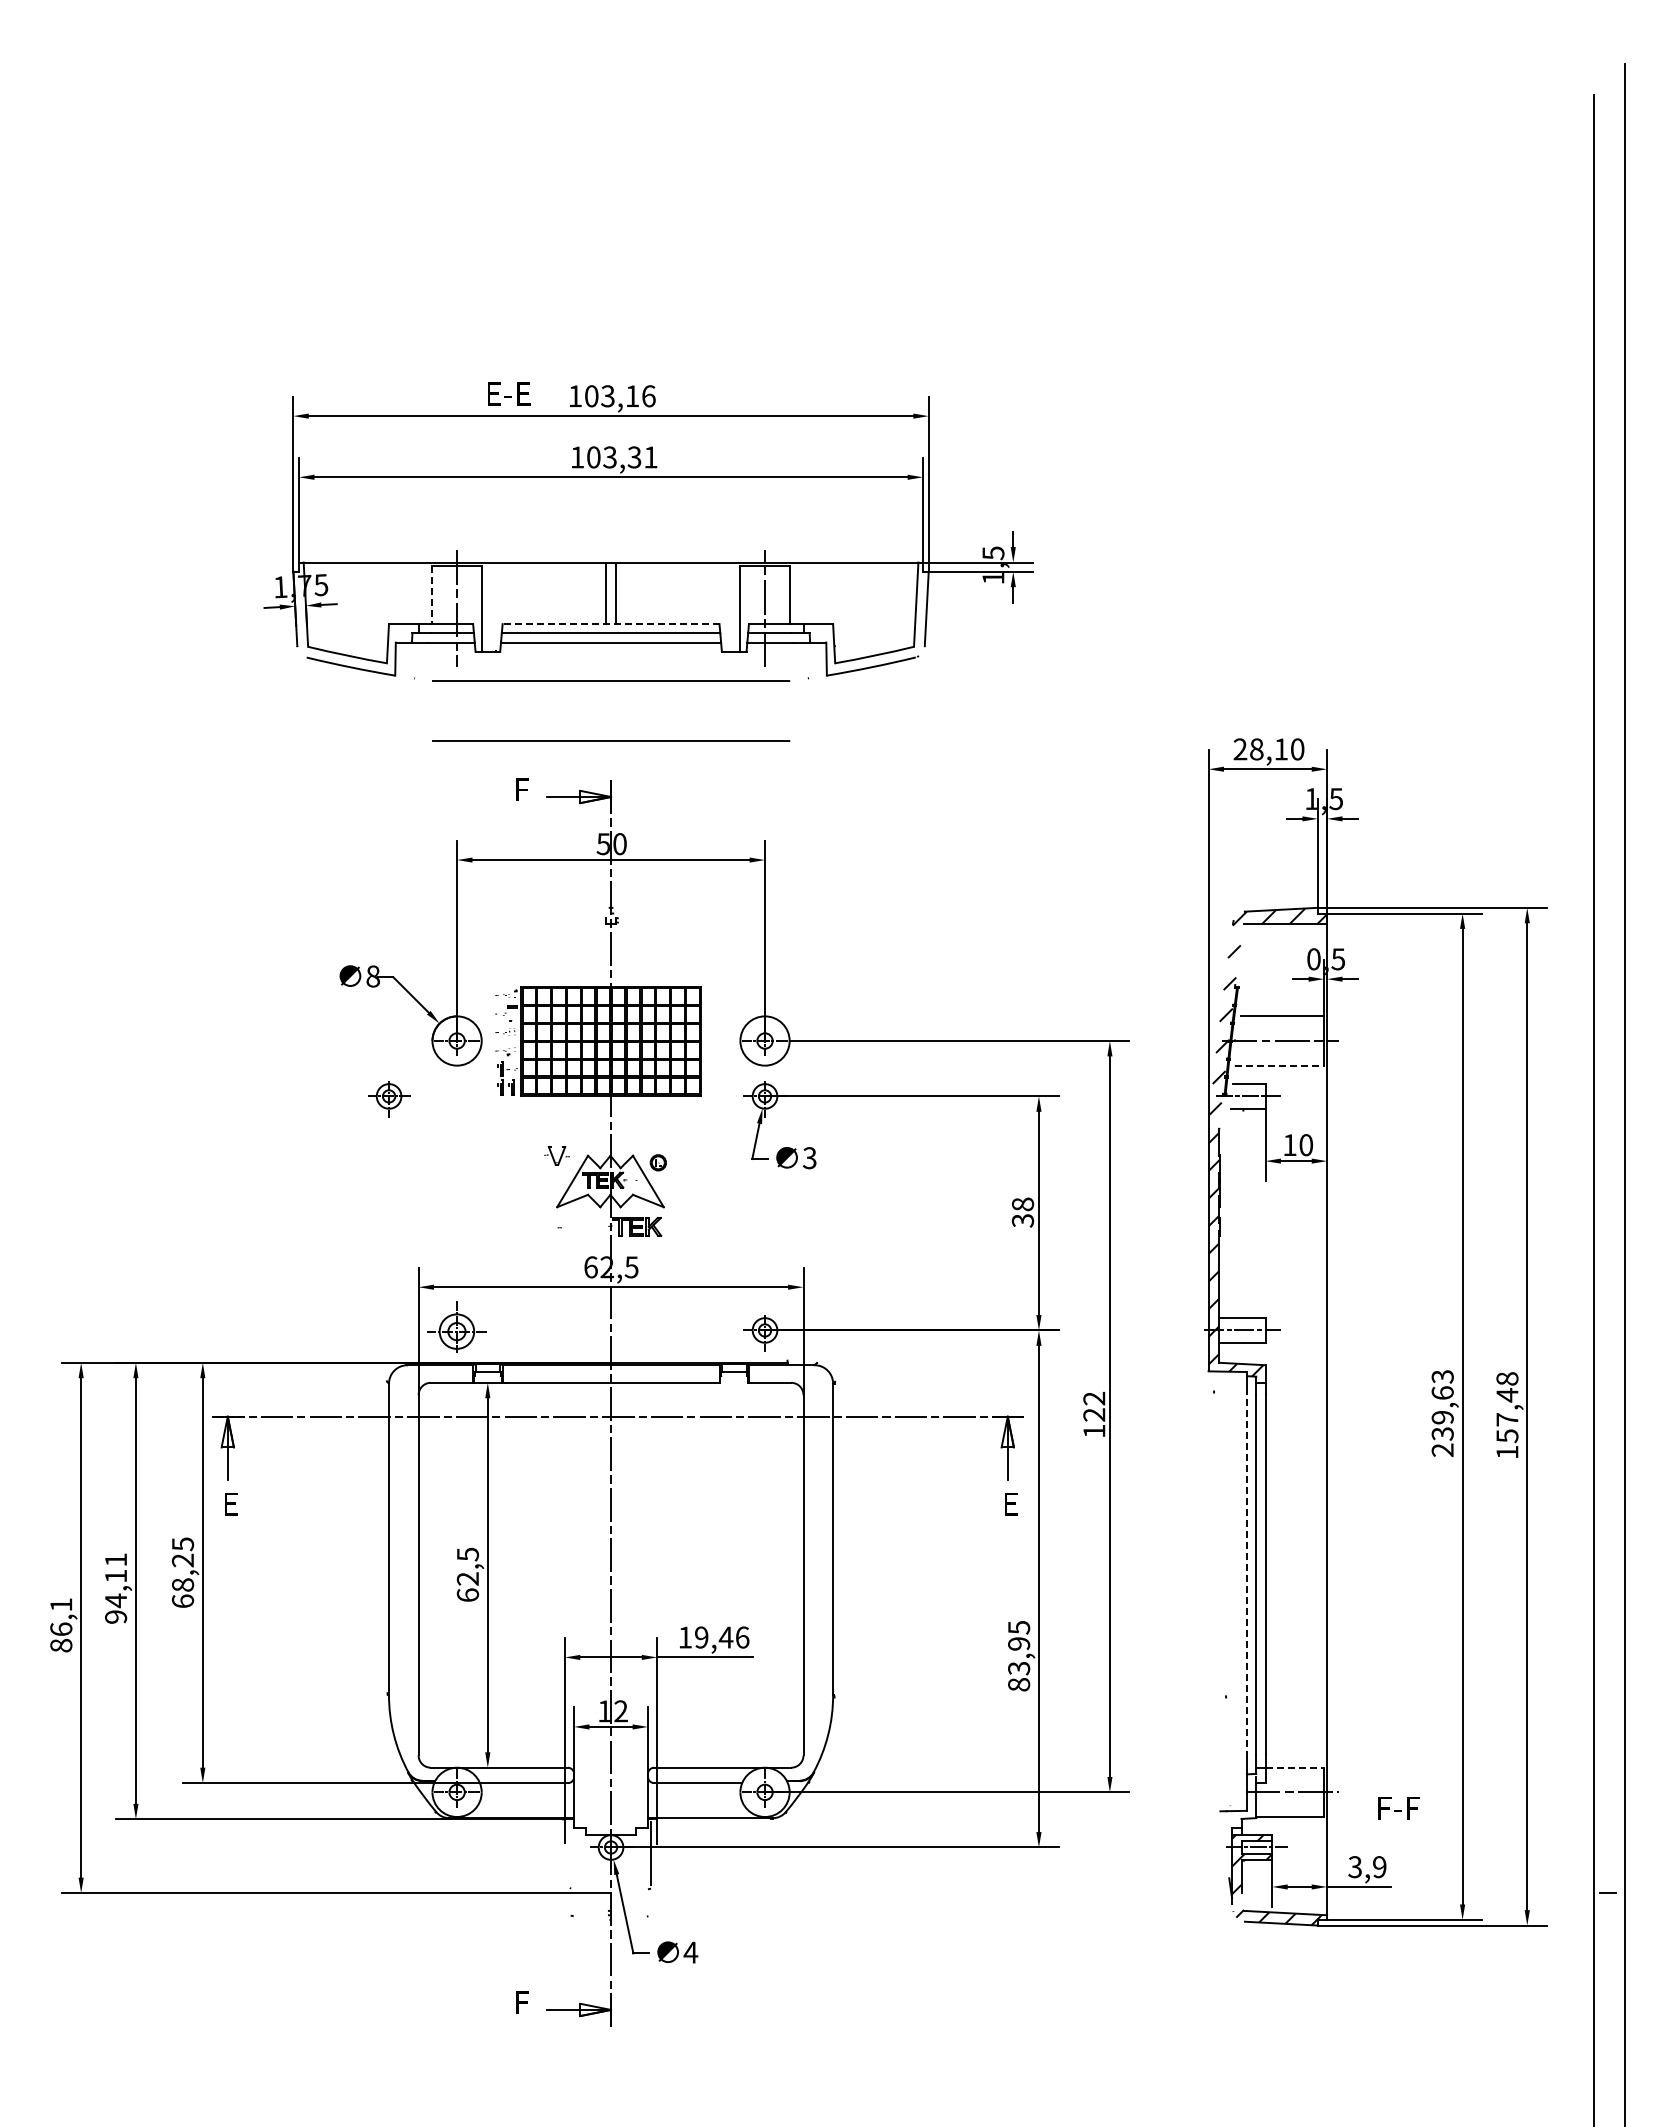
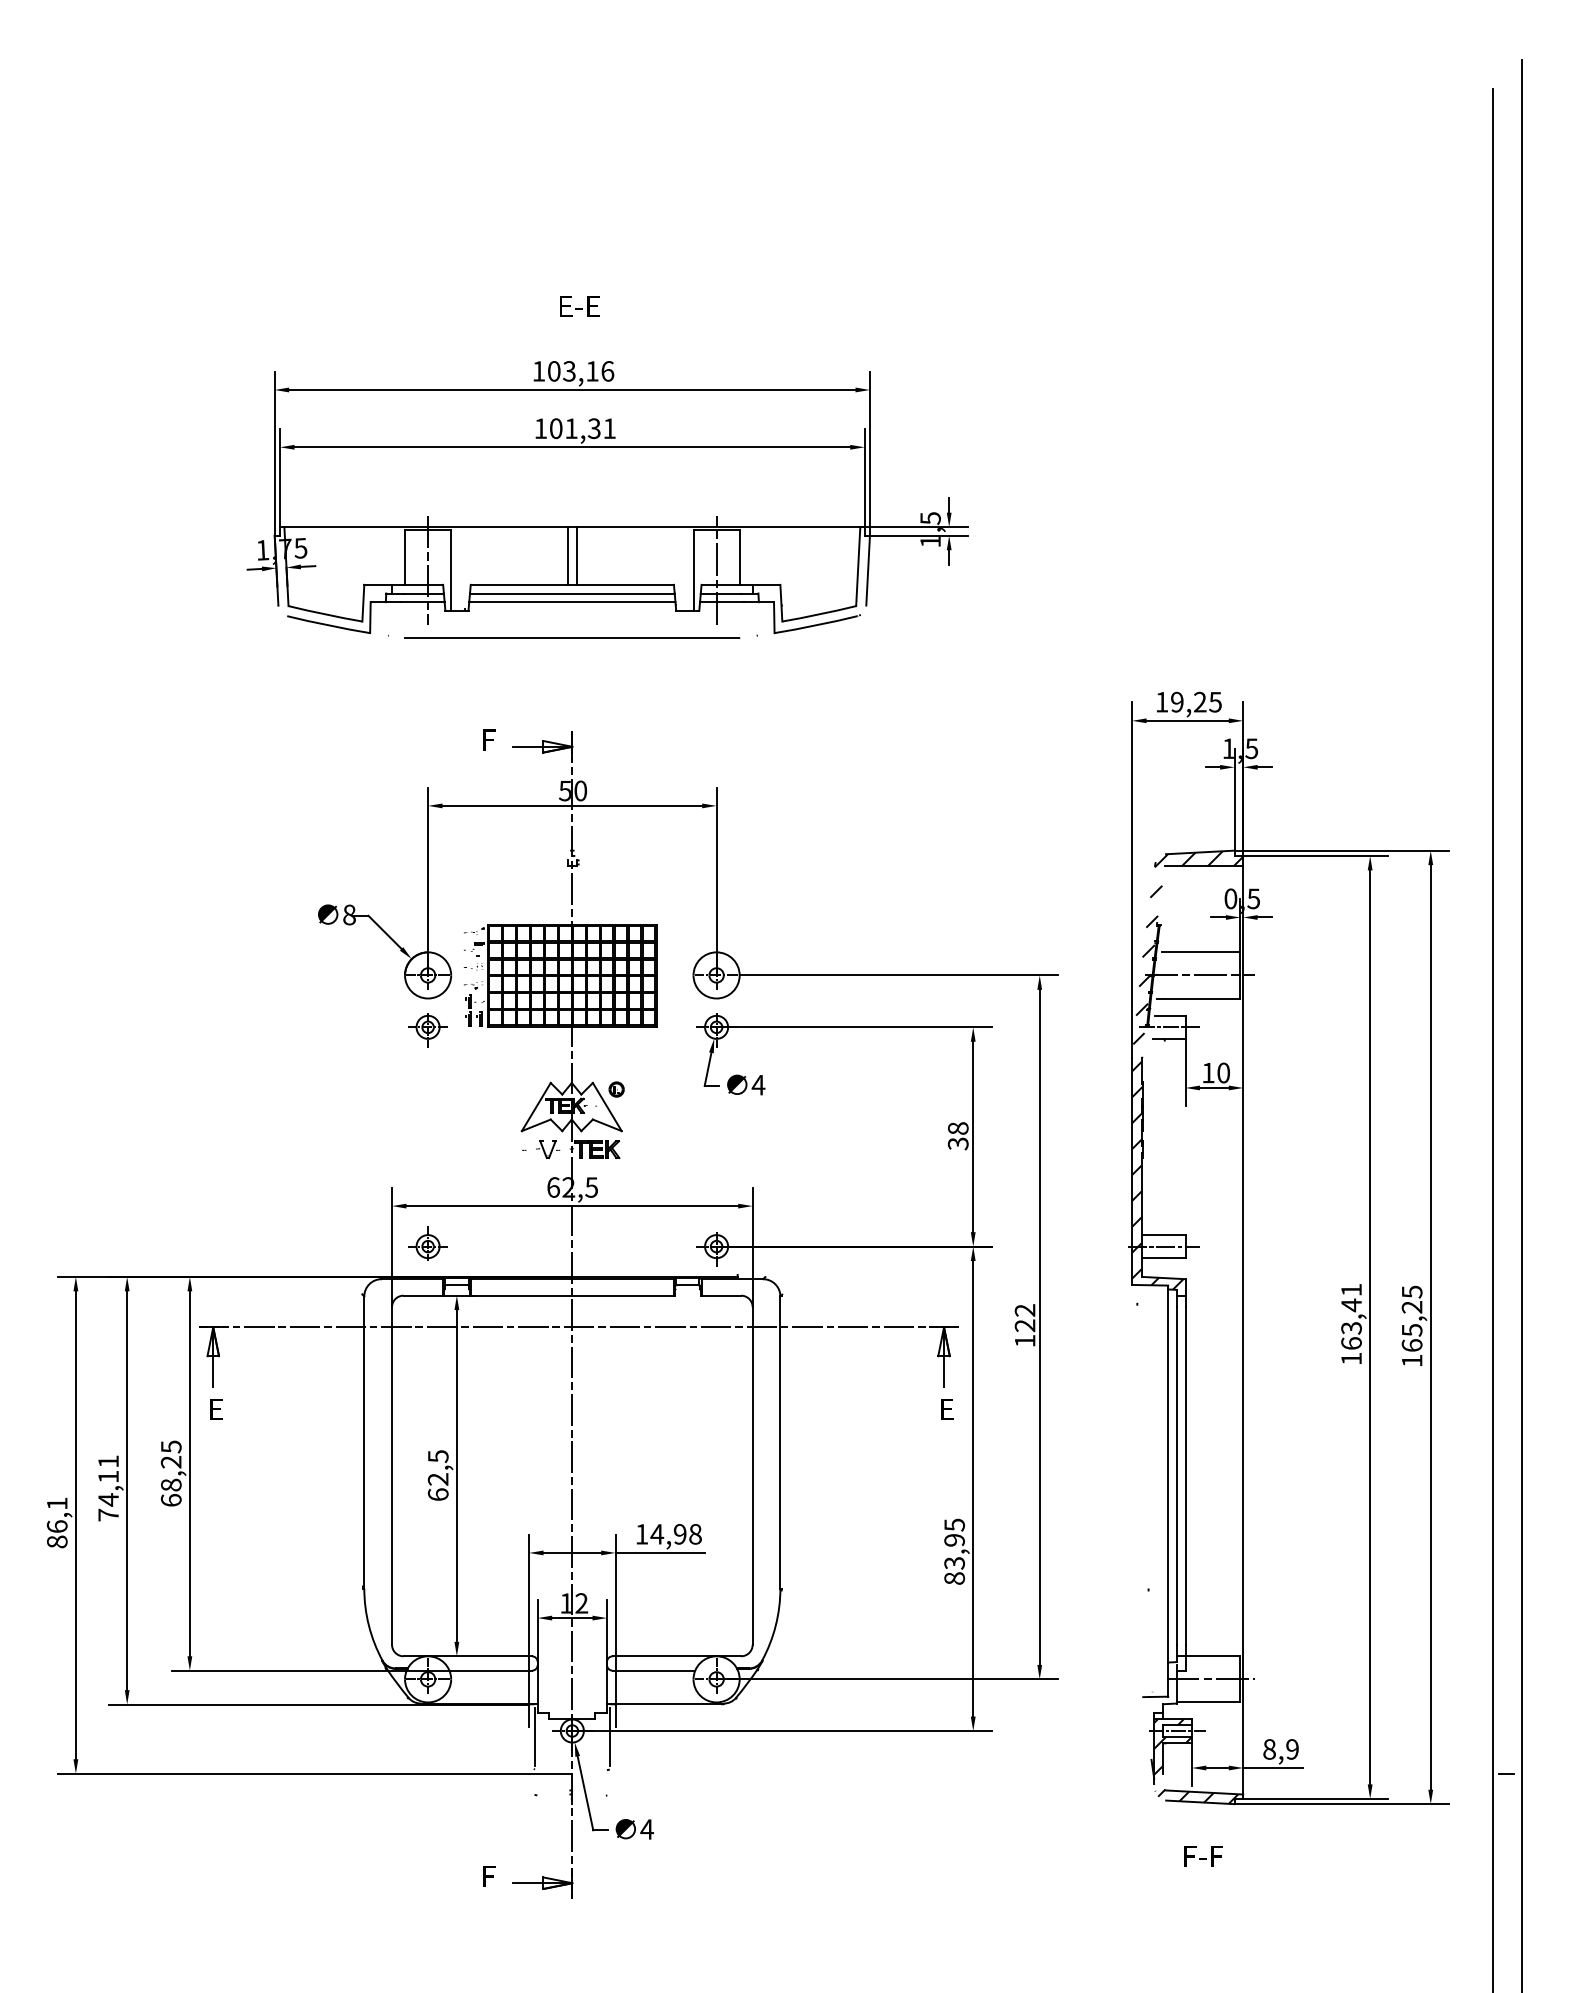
text: (509, 393) -> (580, 306), moved
text: (609, 457) -> (570, 428), 103,31 -> 101,31
line: (432, 595) -> (405, 558), dashed -> solid
line: (610, 624) -> (571, 585), dashed -> solid
line: (611, 740) -> (572, 693), removed
text: (1268, 749) -> (1188, 702), 28,10 -> 19,25
line: (1279, 1065) -> (1198, 998), dashed -> solid
part: (389, 1099) -> (428, 1030), moved
part: (556, 1155) -> (547, 1149), moved
text: (809, 1158) -> (758, 1085), 3 -> 4
part: (457, 1327) -> (428, 1243), size x0.71
text: (1507, 1407) -> (1412, 1318), 157,48 -> 165,25
text: (1442, 1413) -> (1351, 1324), 239,63 -> 163,41
line: (1247, 1574) -> (1168, 1475), dashed -> solid
text: (116, 1616) -> (108, 1514), 94,11 -> 74,11
text: (721, 1637) -> (675, 1534), 19,46 -> 14,98
line: (1295, 1767) -> (1213, 1656), dashed -> solid
text: (1398, 1808) -> (1203, 1856), moved
line: (571, 1853) -> (535, 1736), added
text: (1355, 1867) -> (1269, 1749), 3,9 -> 8,9

